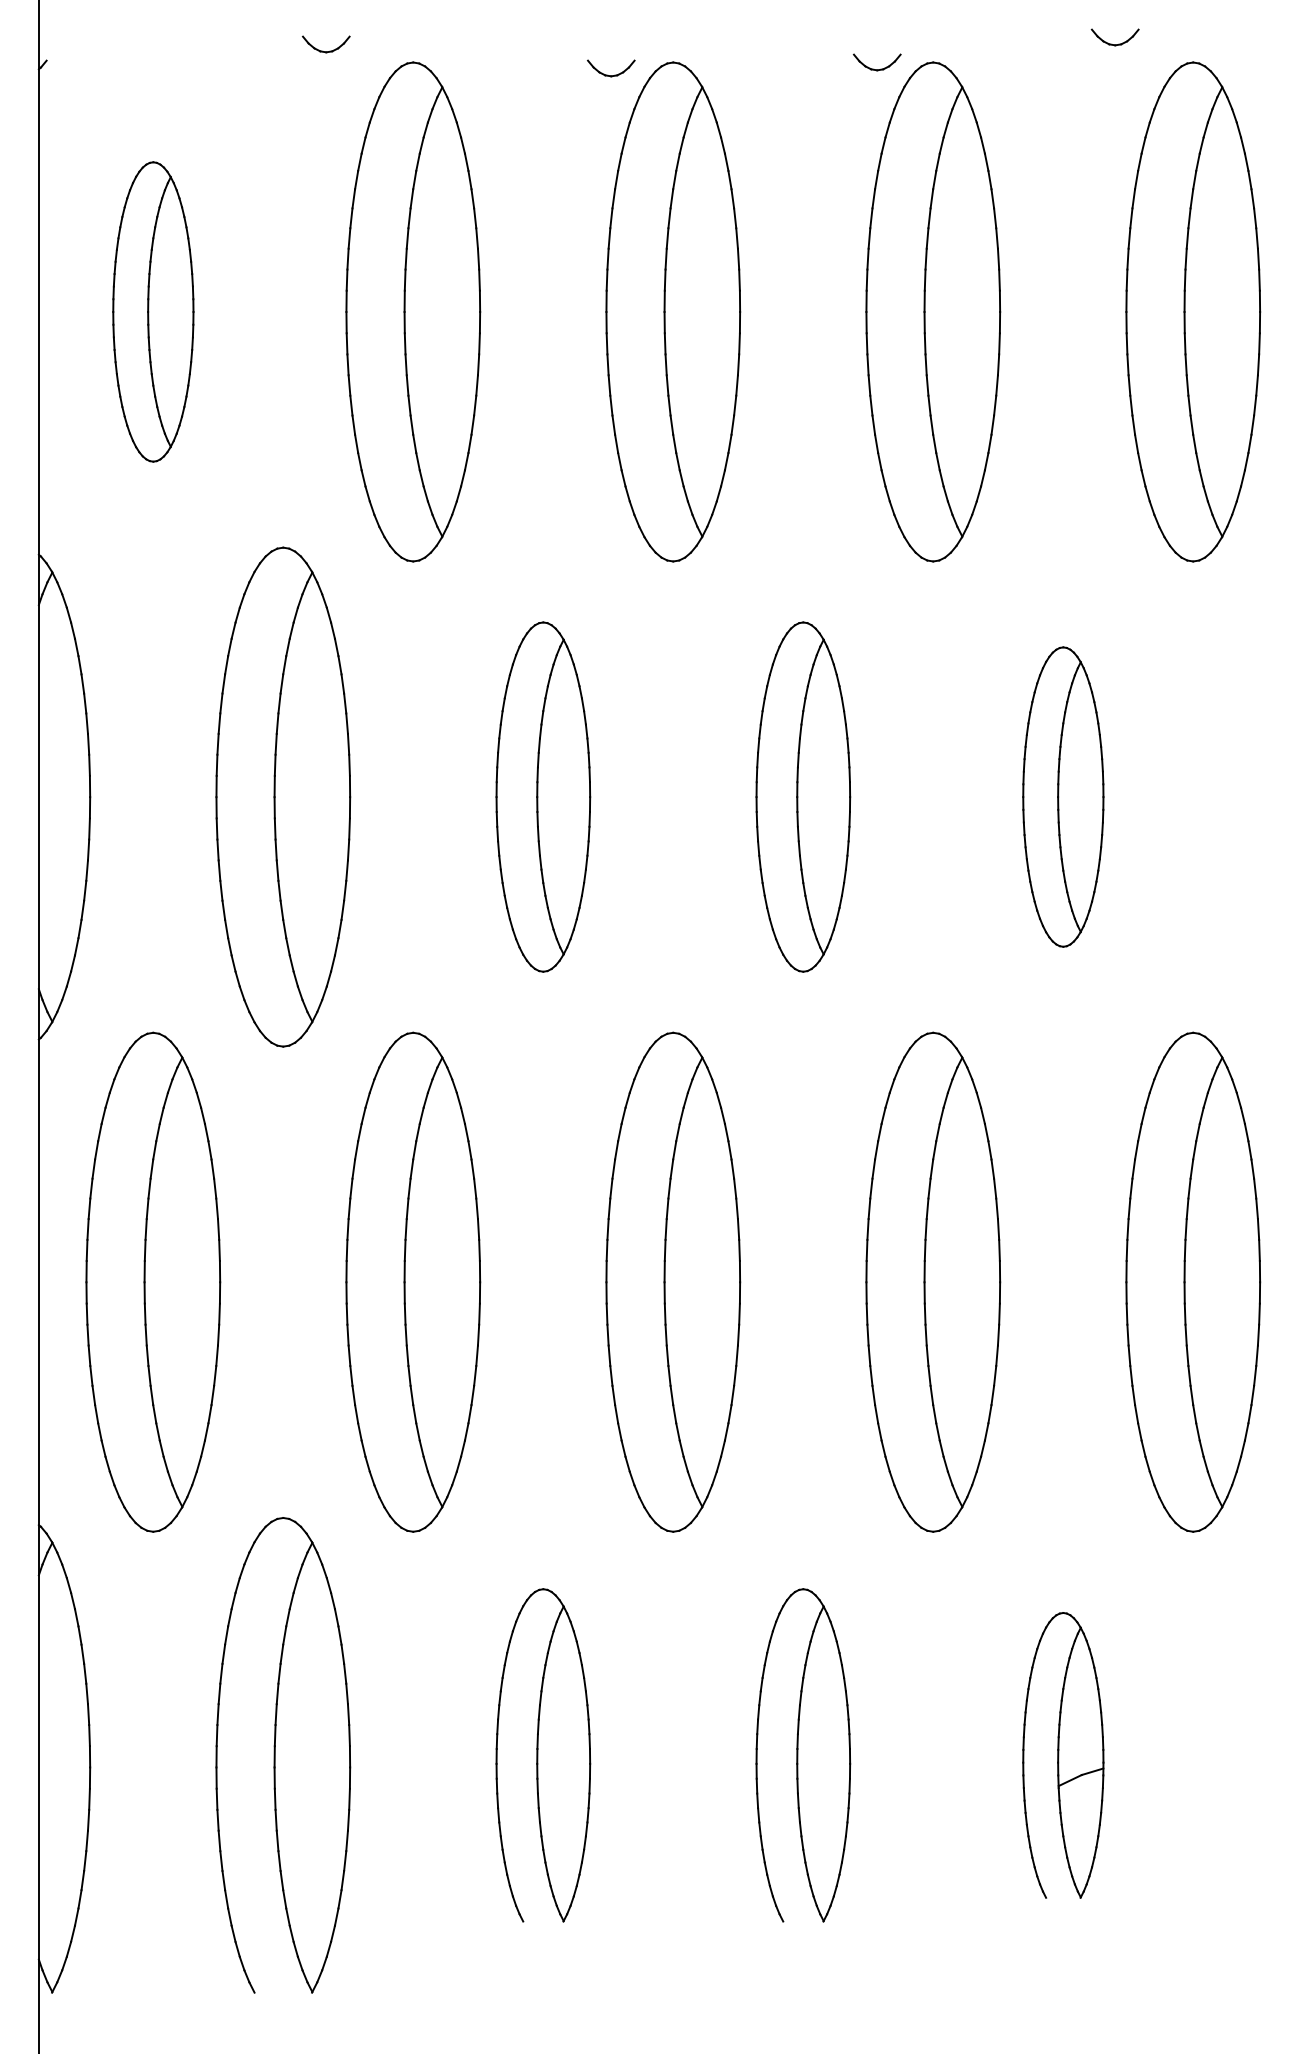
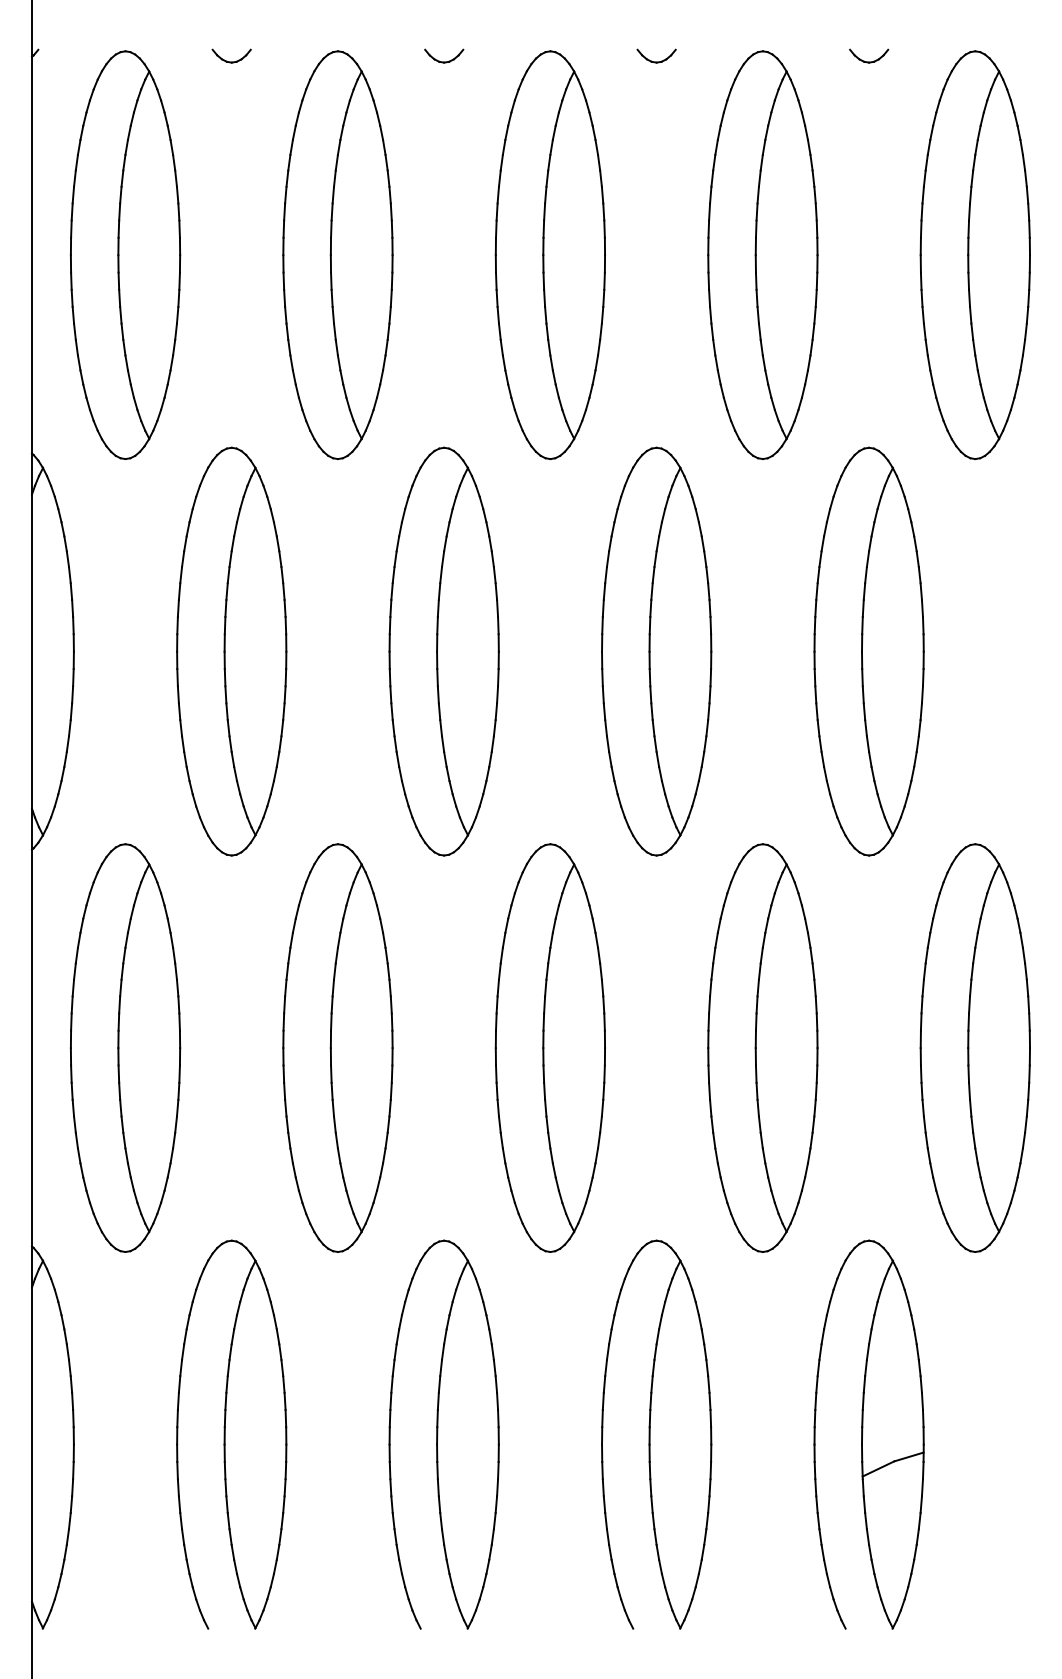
part: (1111, 43) -> (866, 61), moved
part: (322, 50) -> (228, 61), moved
part: (873, 68) -> (653, 61), moved
part: (614, 74) -> (446, 61), moved
part: (153, 311) -> (125, 254), size x1.67
part: (543, 796) -> (444, 651), size x1.43
part: (803, 796) -> (656, 651), size x1.43
part: (1063, 796) -> (869, 651), size x1.67
part: (543, 1755) -> (444, 1434), size x1.43
part: (803, 1755) -> (656, 1434), size x1.43
part: (1063, 1755) -> (869, 1434), size x1.67

